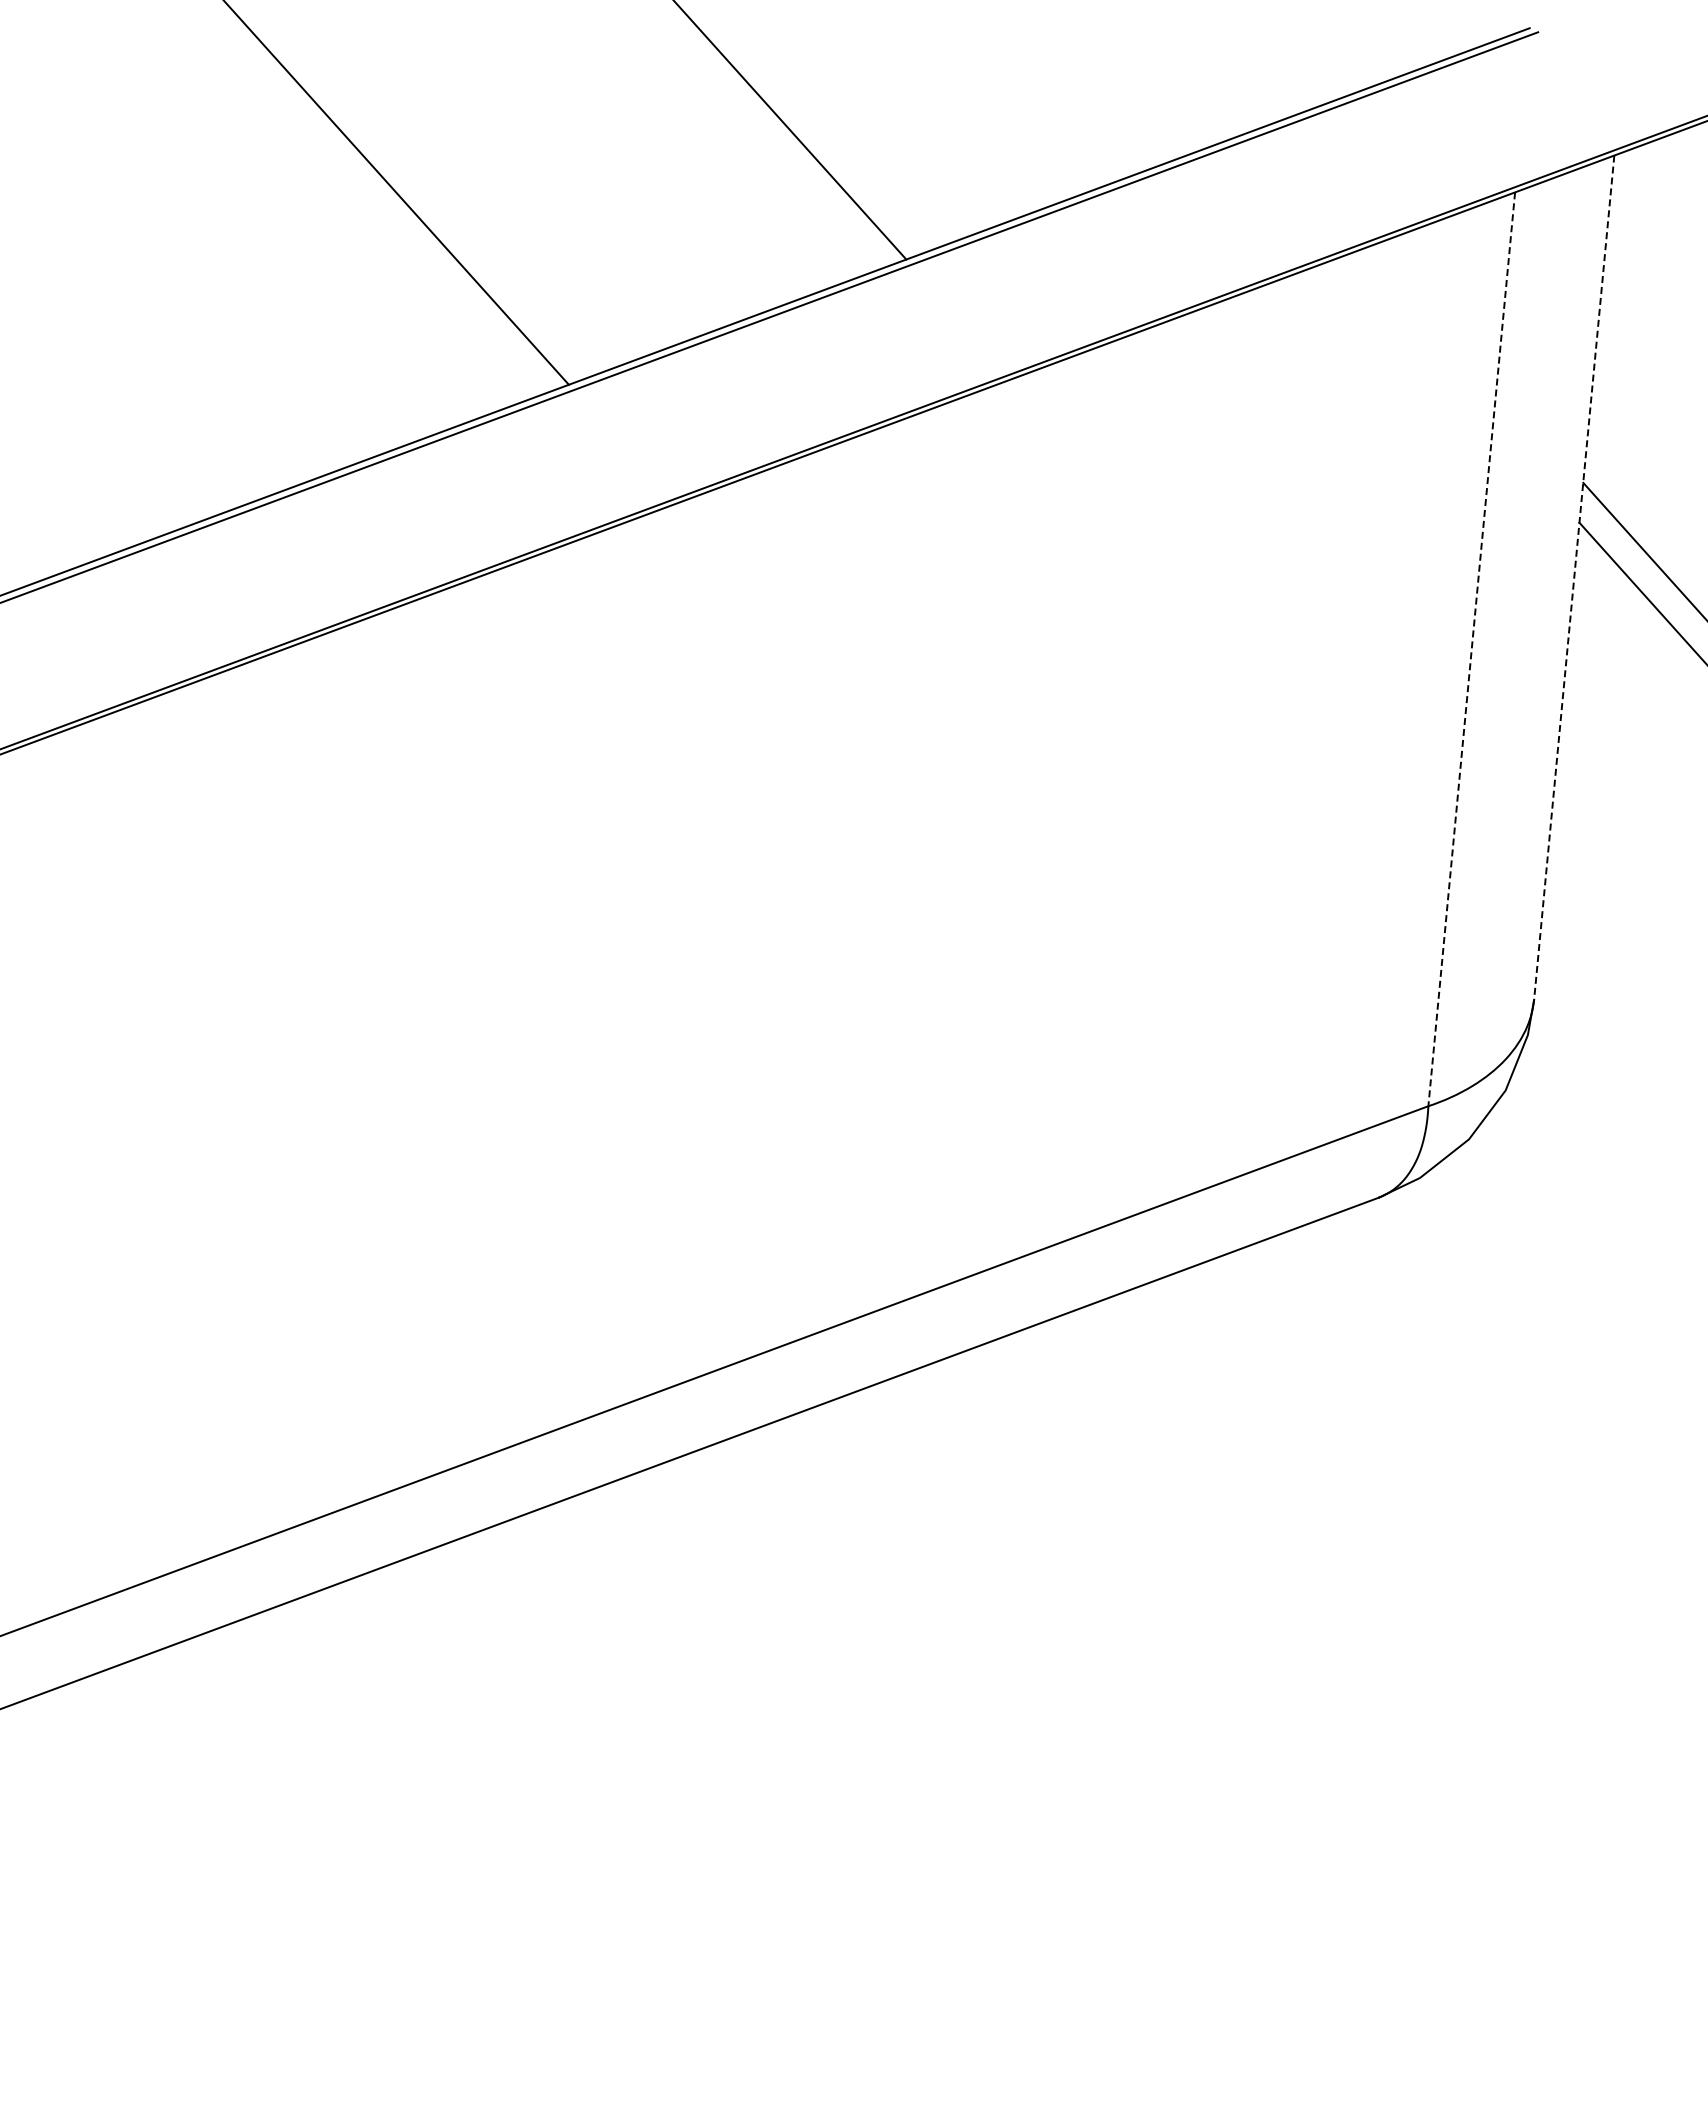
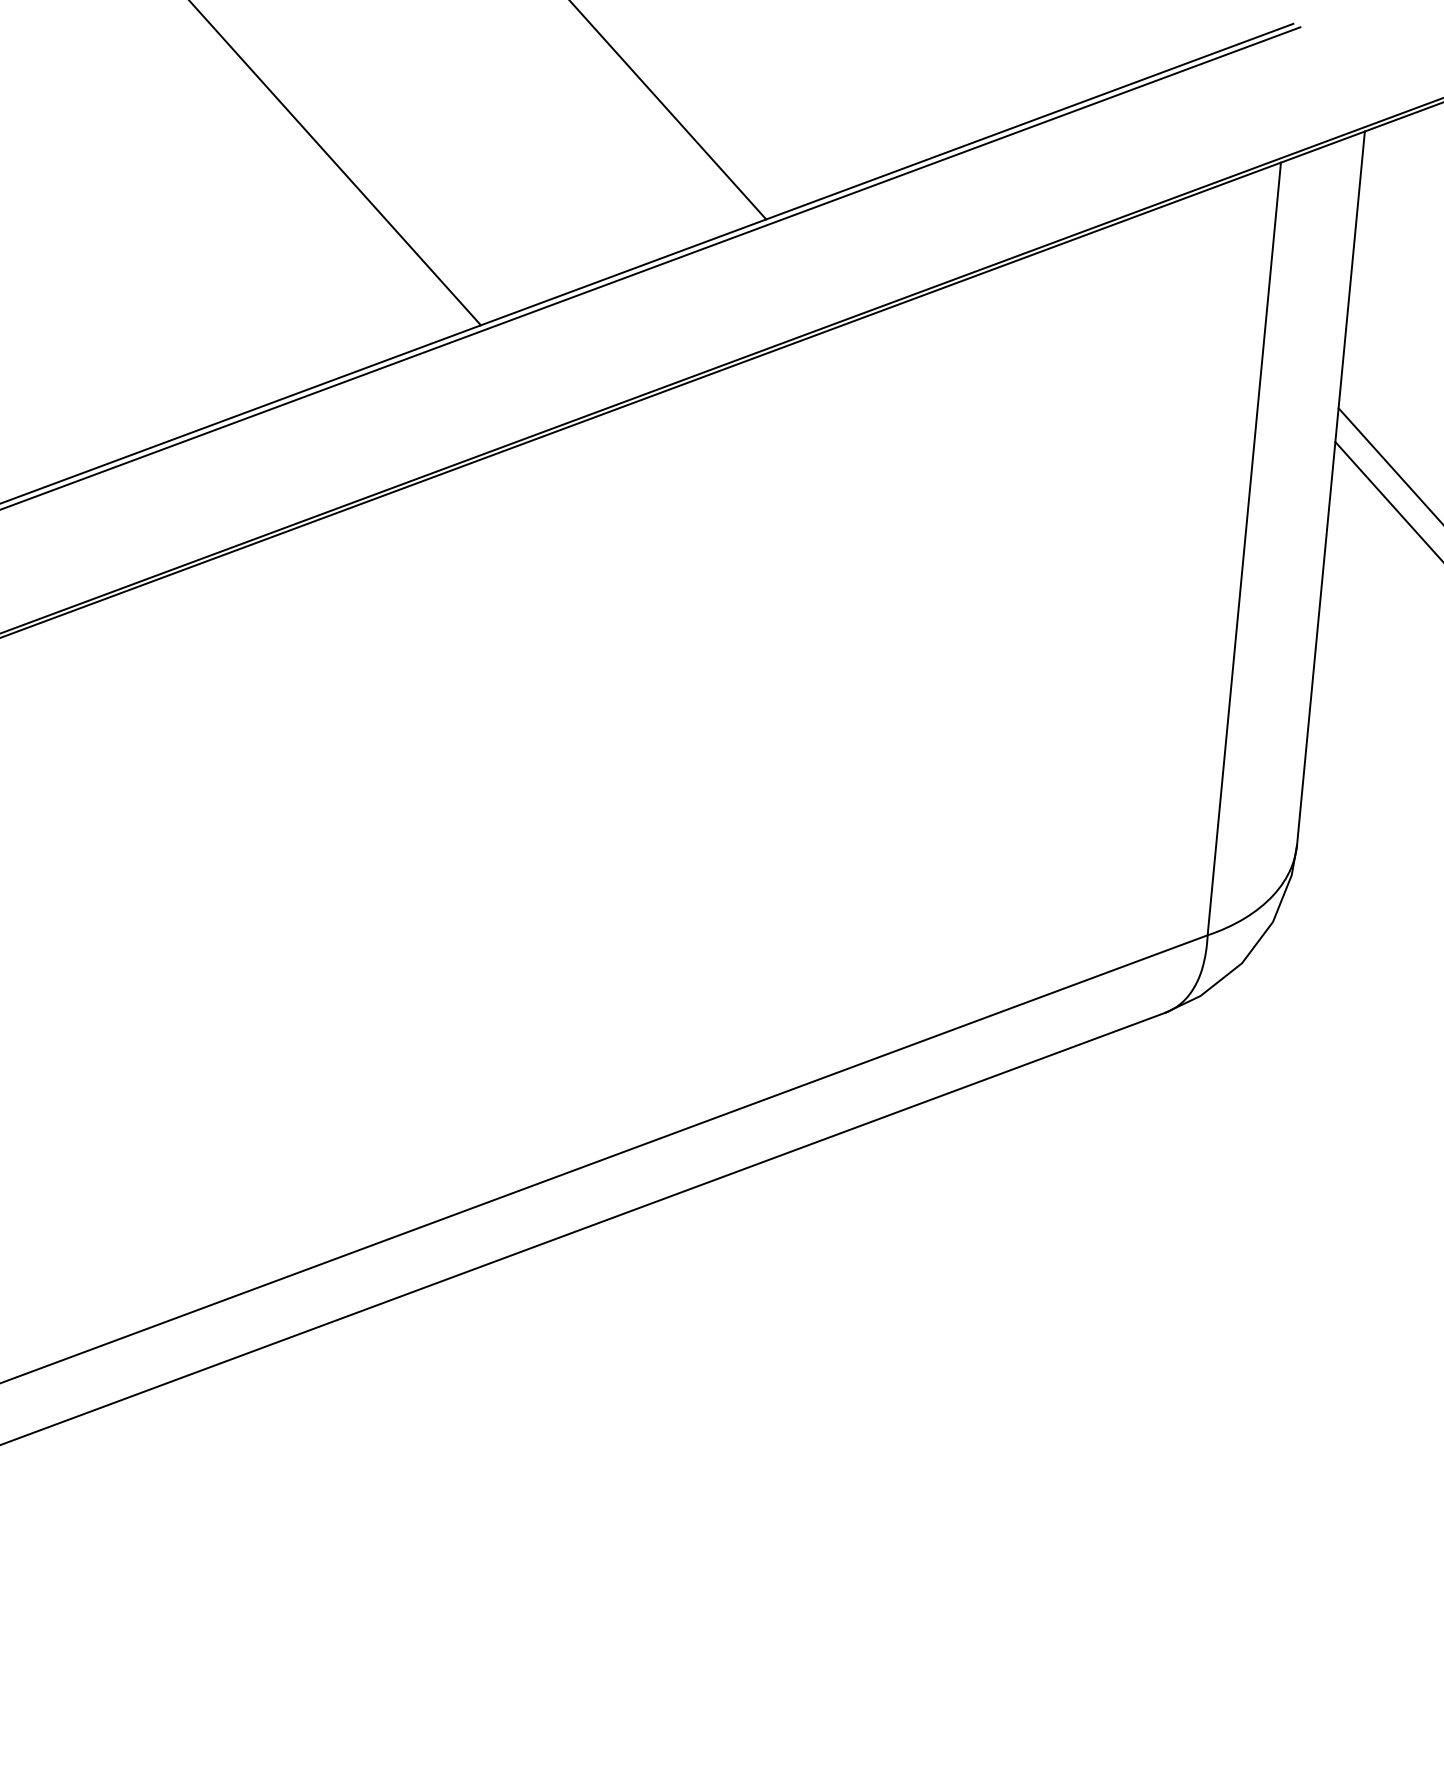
line: (1574, 577) -> (1331, 488), dashed -> solid
line: (1471, 649) -> (1244, 549), dashed -> solid

